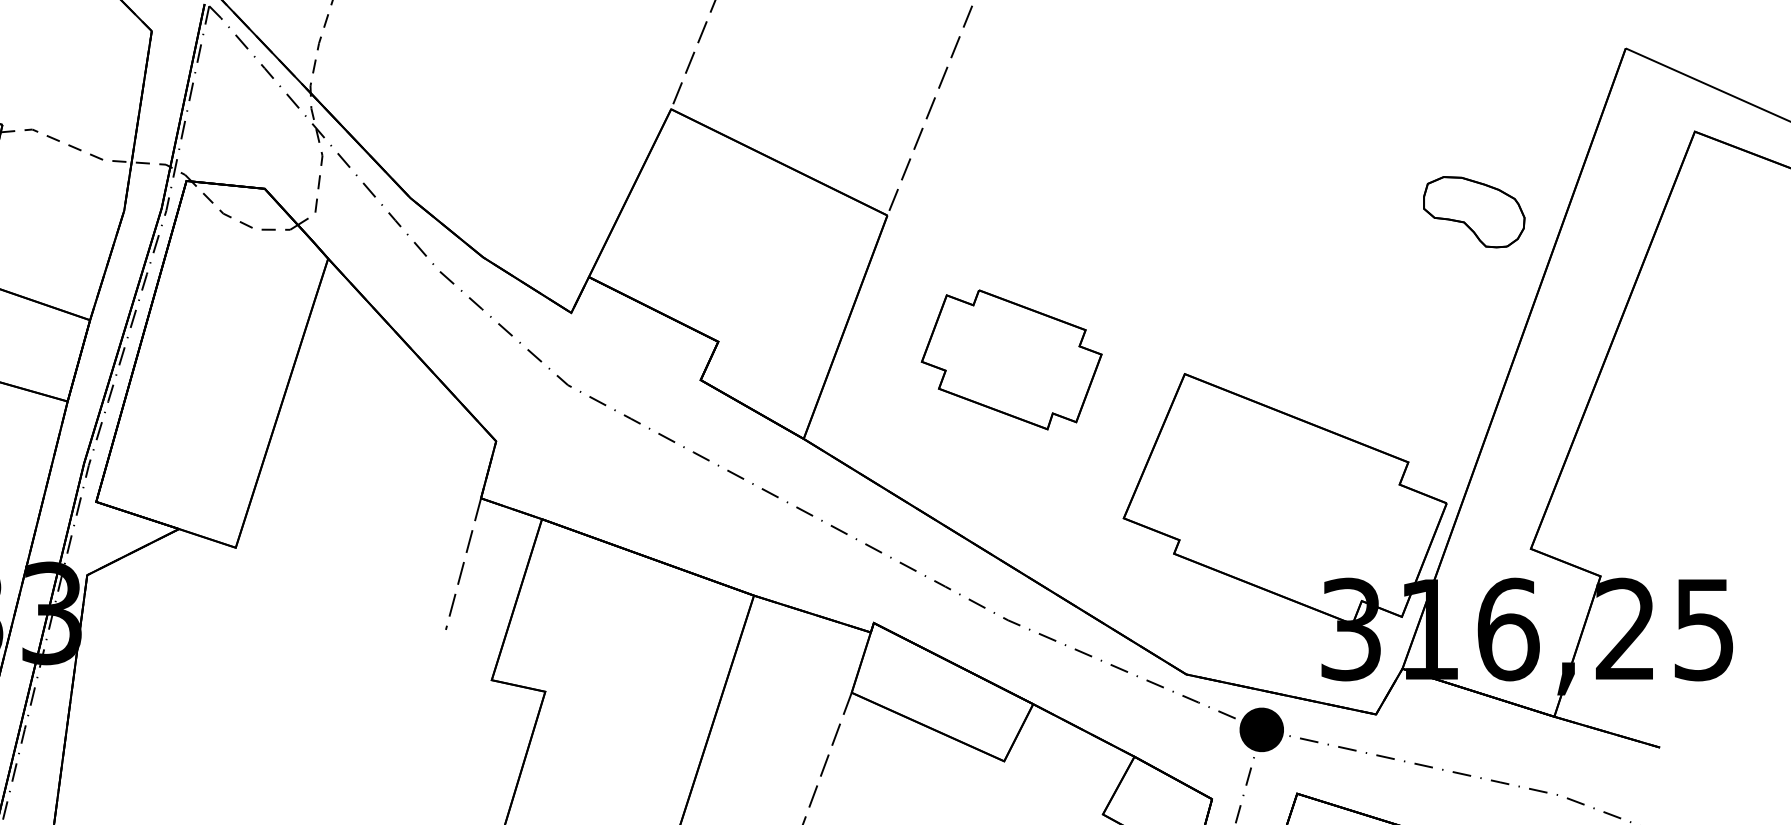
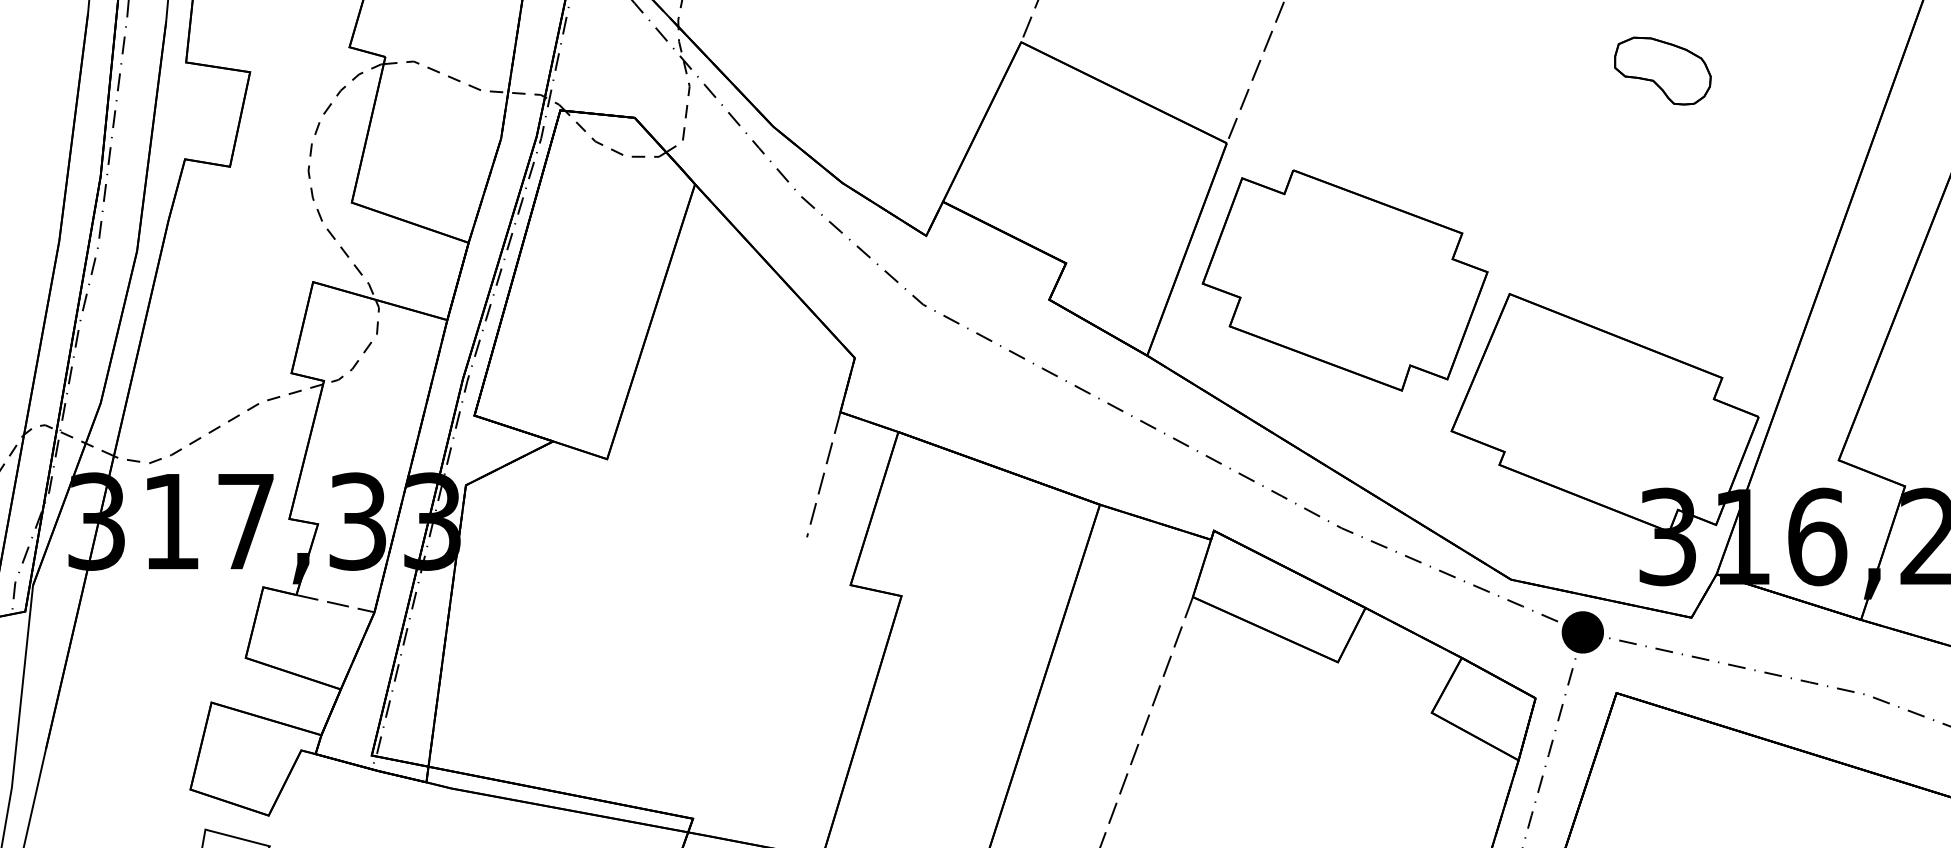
part: (1473, 211) -> (1662, 70), moved
part: (1011, 359) -> (1344, 280), size x1.67

